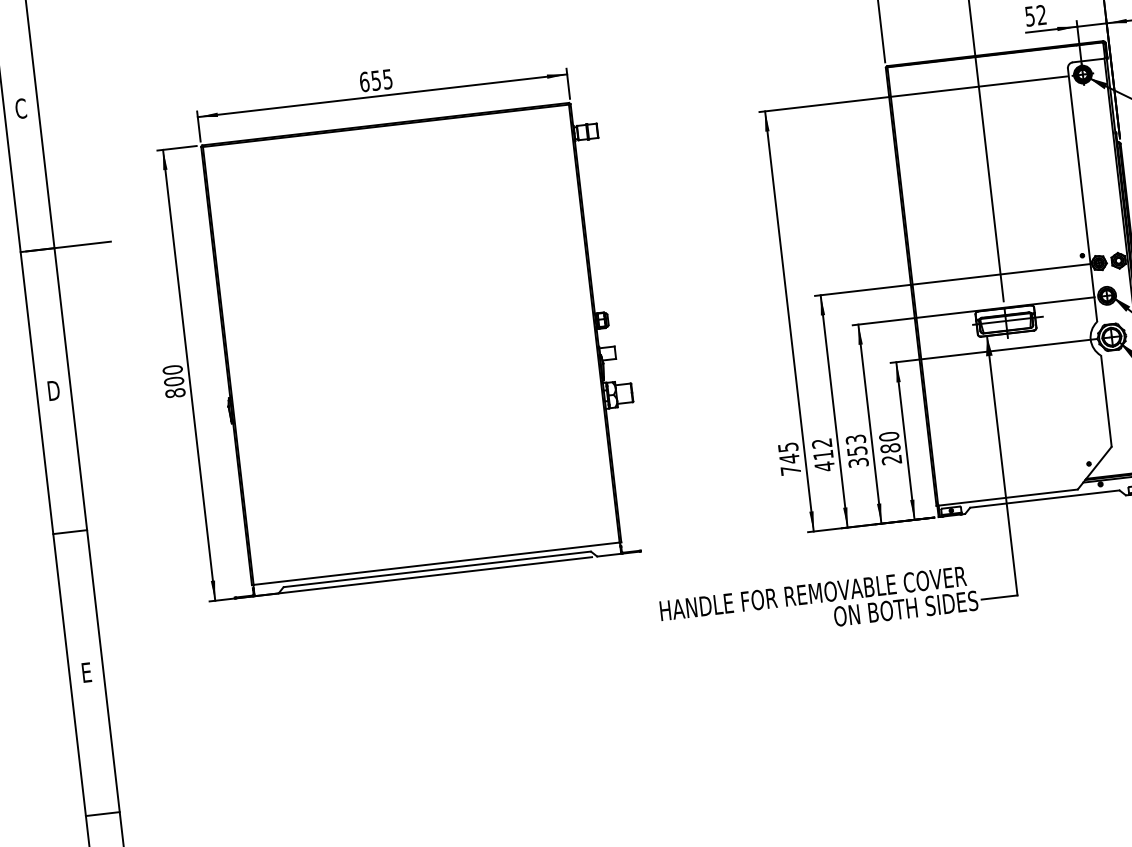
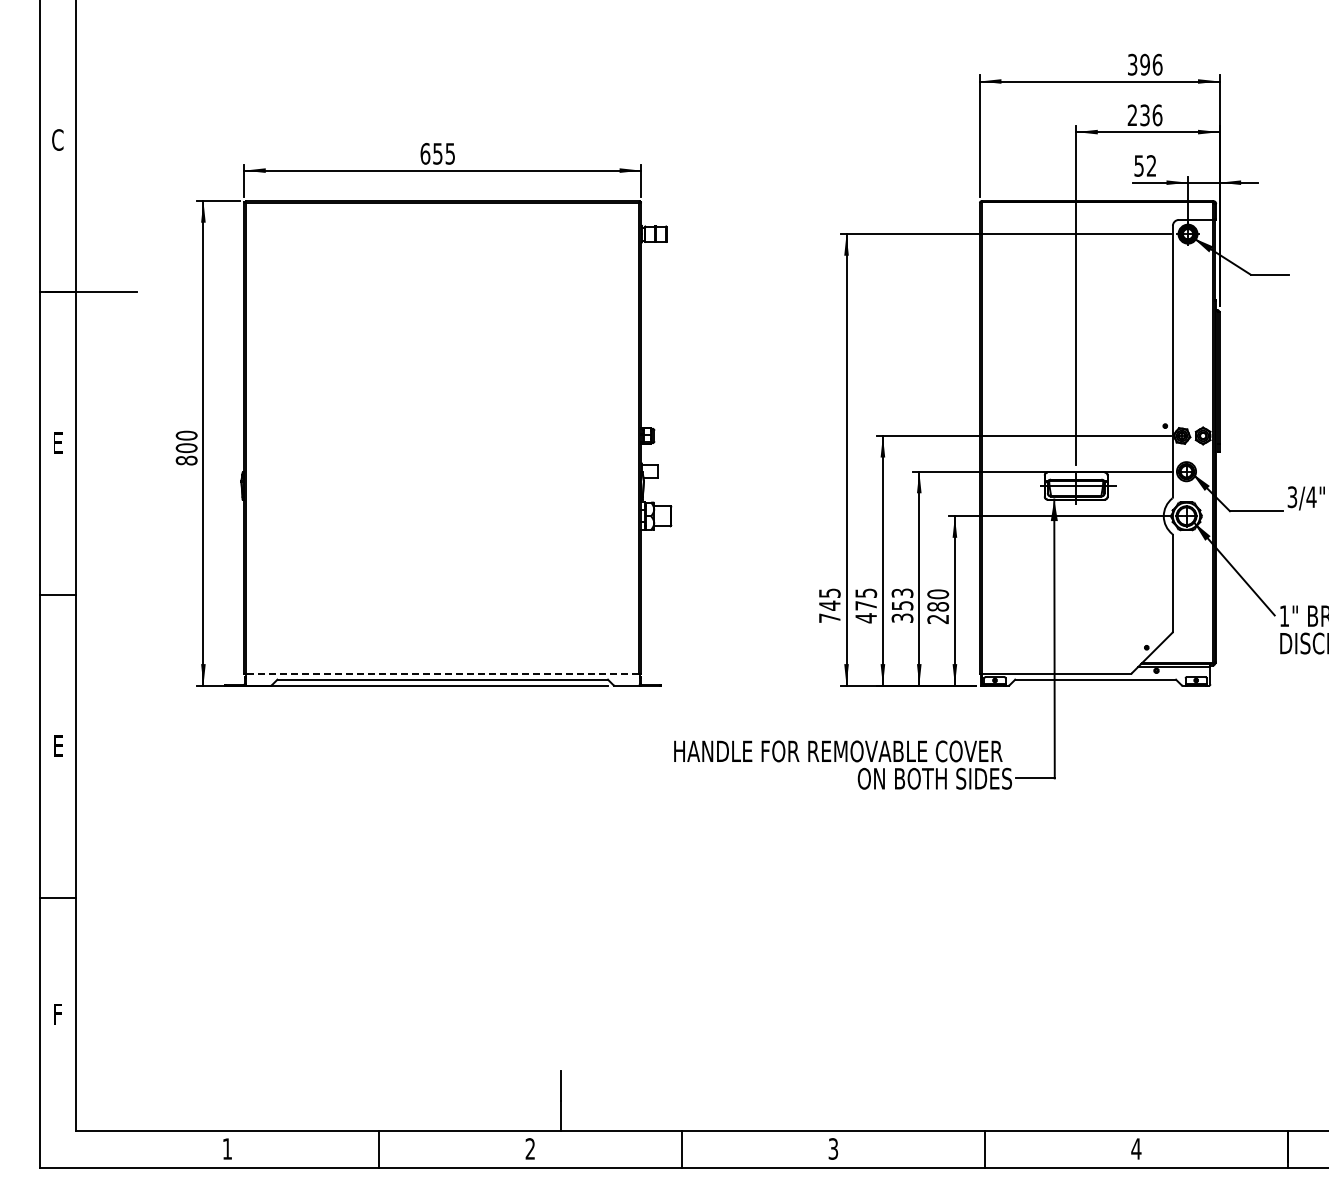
text: (54, 390) -> (58, 442), D -> E
text: (823, 449) -> (866, 599), 412 -> 475
line: (436, 563) -> (442, 673), solid -> dashed

